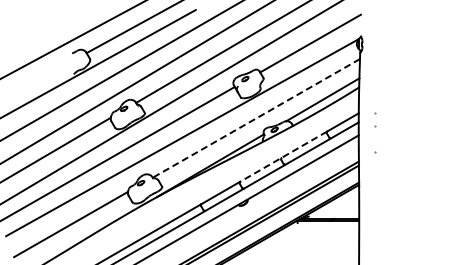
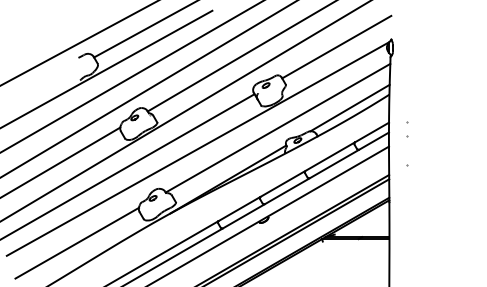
line: (255, 118) -> (277, 128), dashed -> solid
line: (283, 156) -> (307, 169), dashed -> solid

